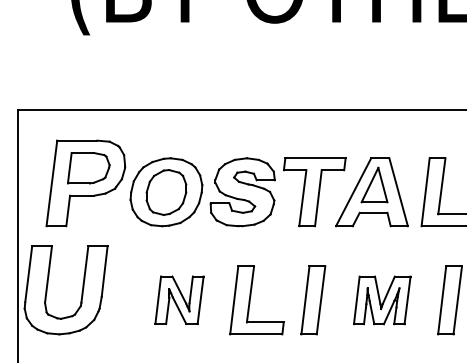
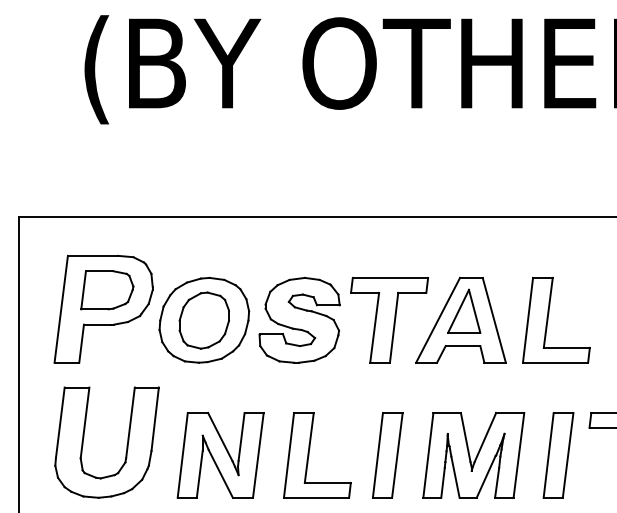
part: (81, 291) -> (126, 444), moved
part: (179, 299) -> (220, 454), size x1.43
part: (381, 300) -> (473, 455), size x1.43

